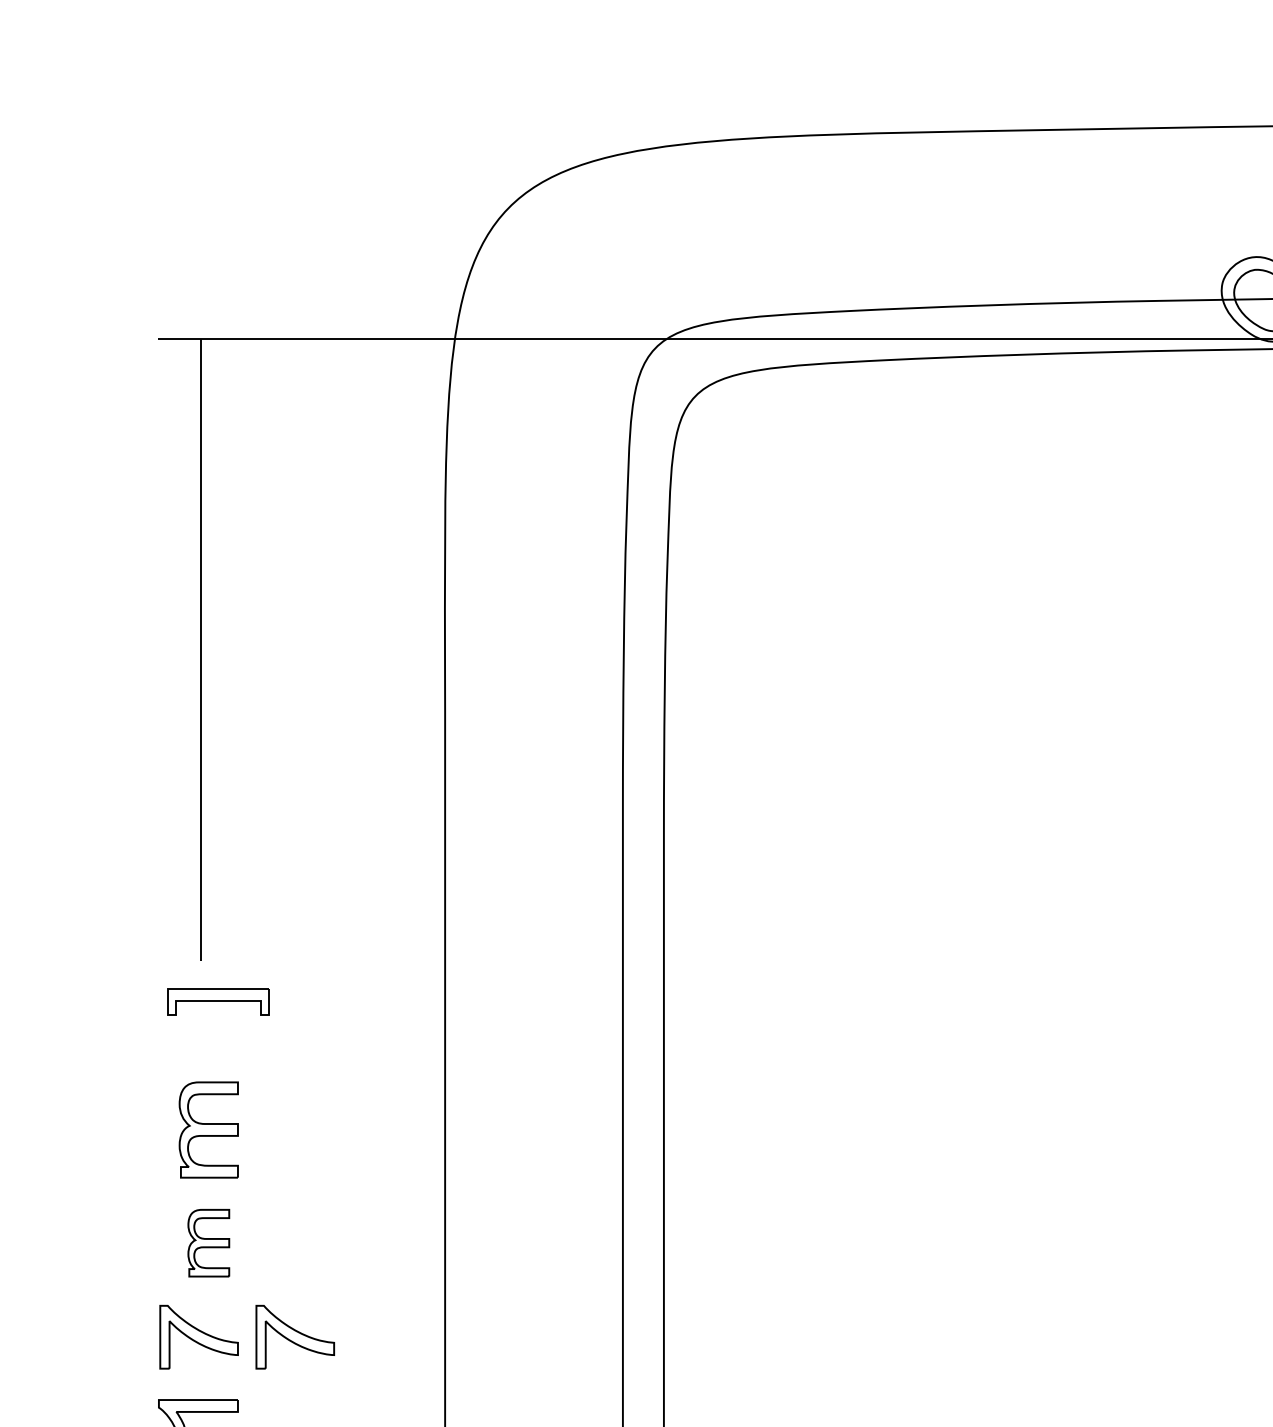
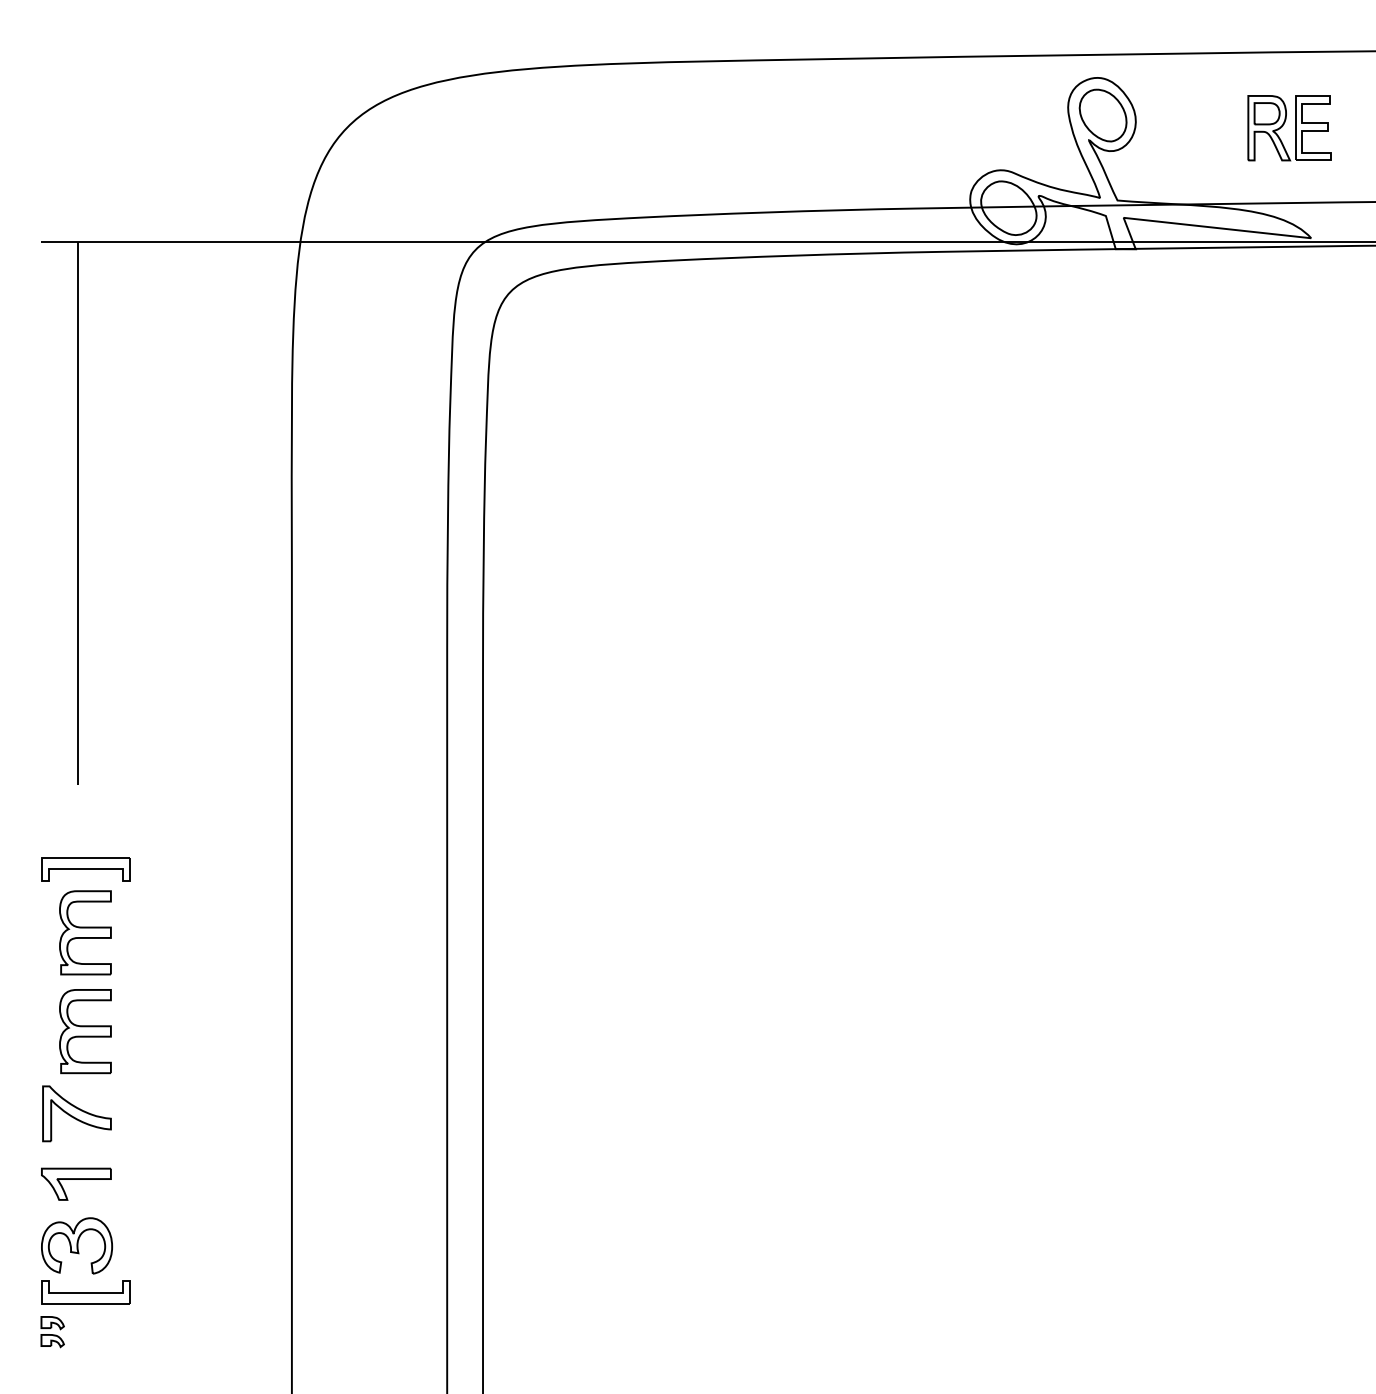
part: (218, 1001) -> (85, 869), moved
part: (208, 1242) -> (85, 1031), size x1.43
part: (294, 1336) -> (160, 1113), removed

